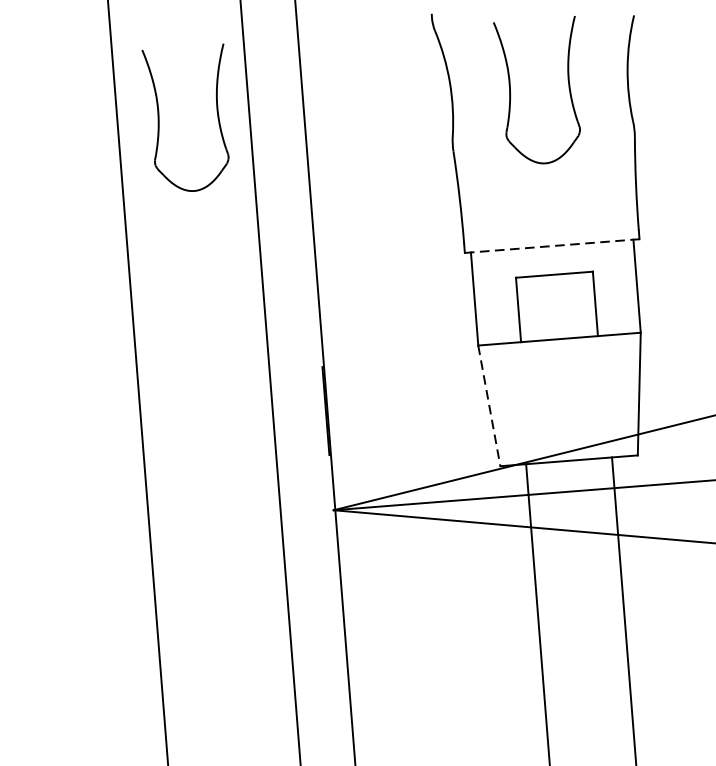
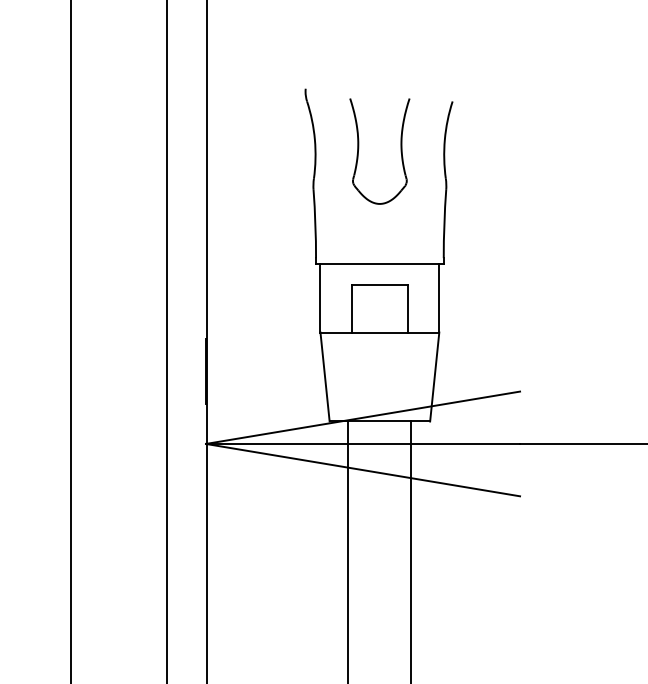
part: (160, 117) -> (102, 148), removed
line: (551, 246) -> (379, 264), dashed -> solid
line: (489, 406) -> (325, 377), dashed -> solid

